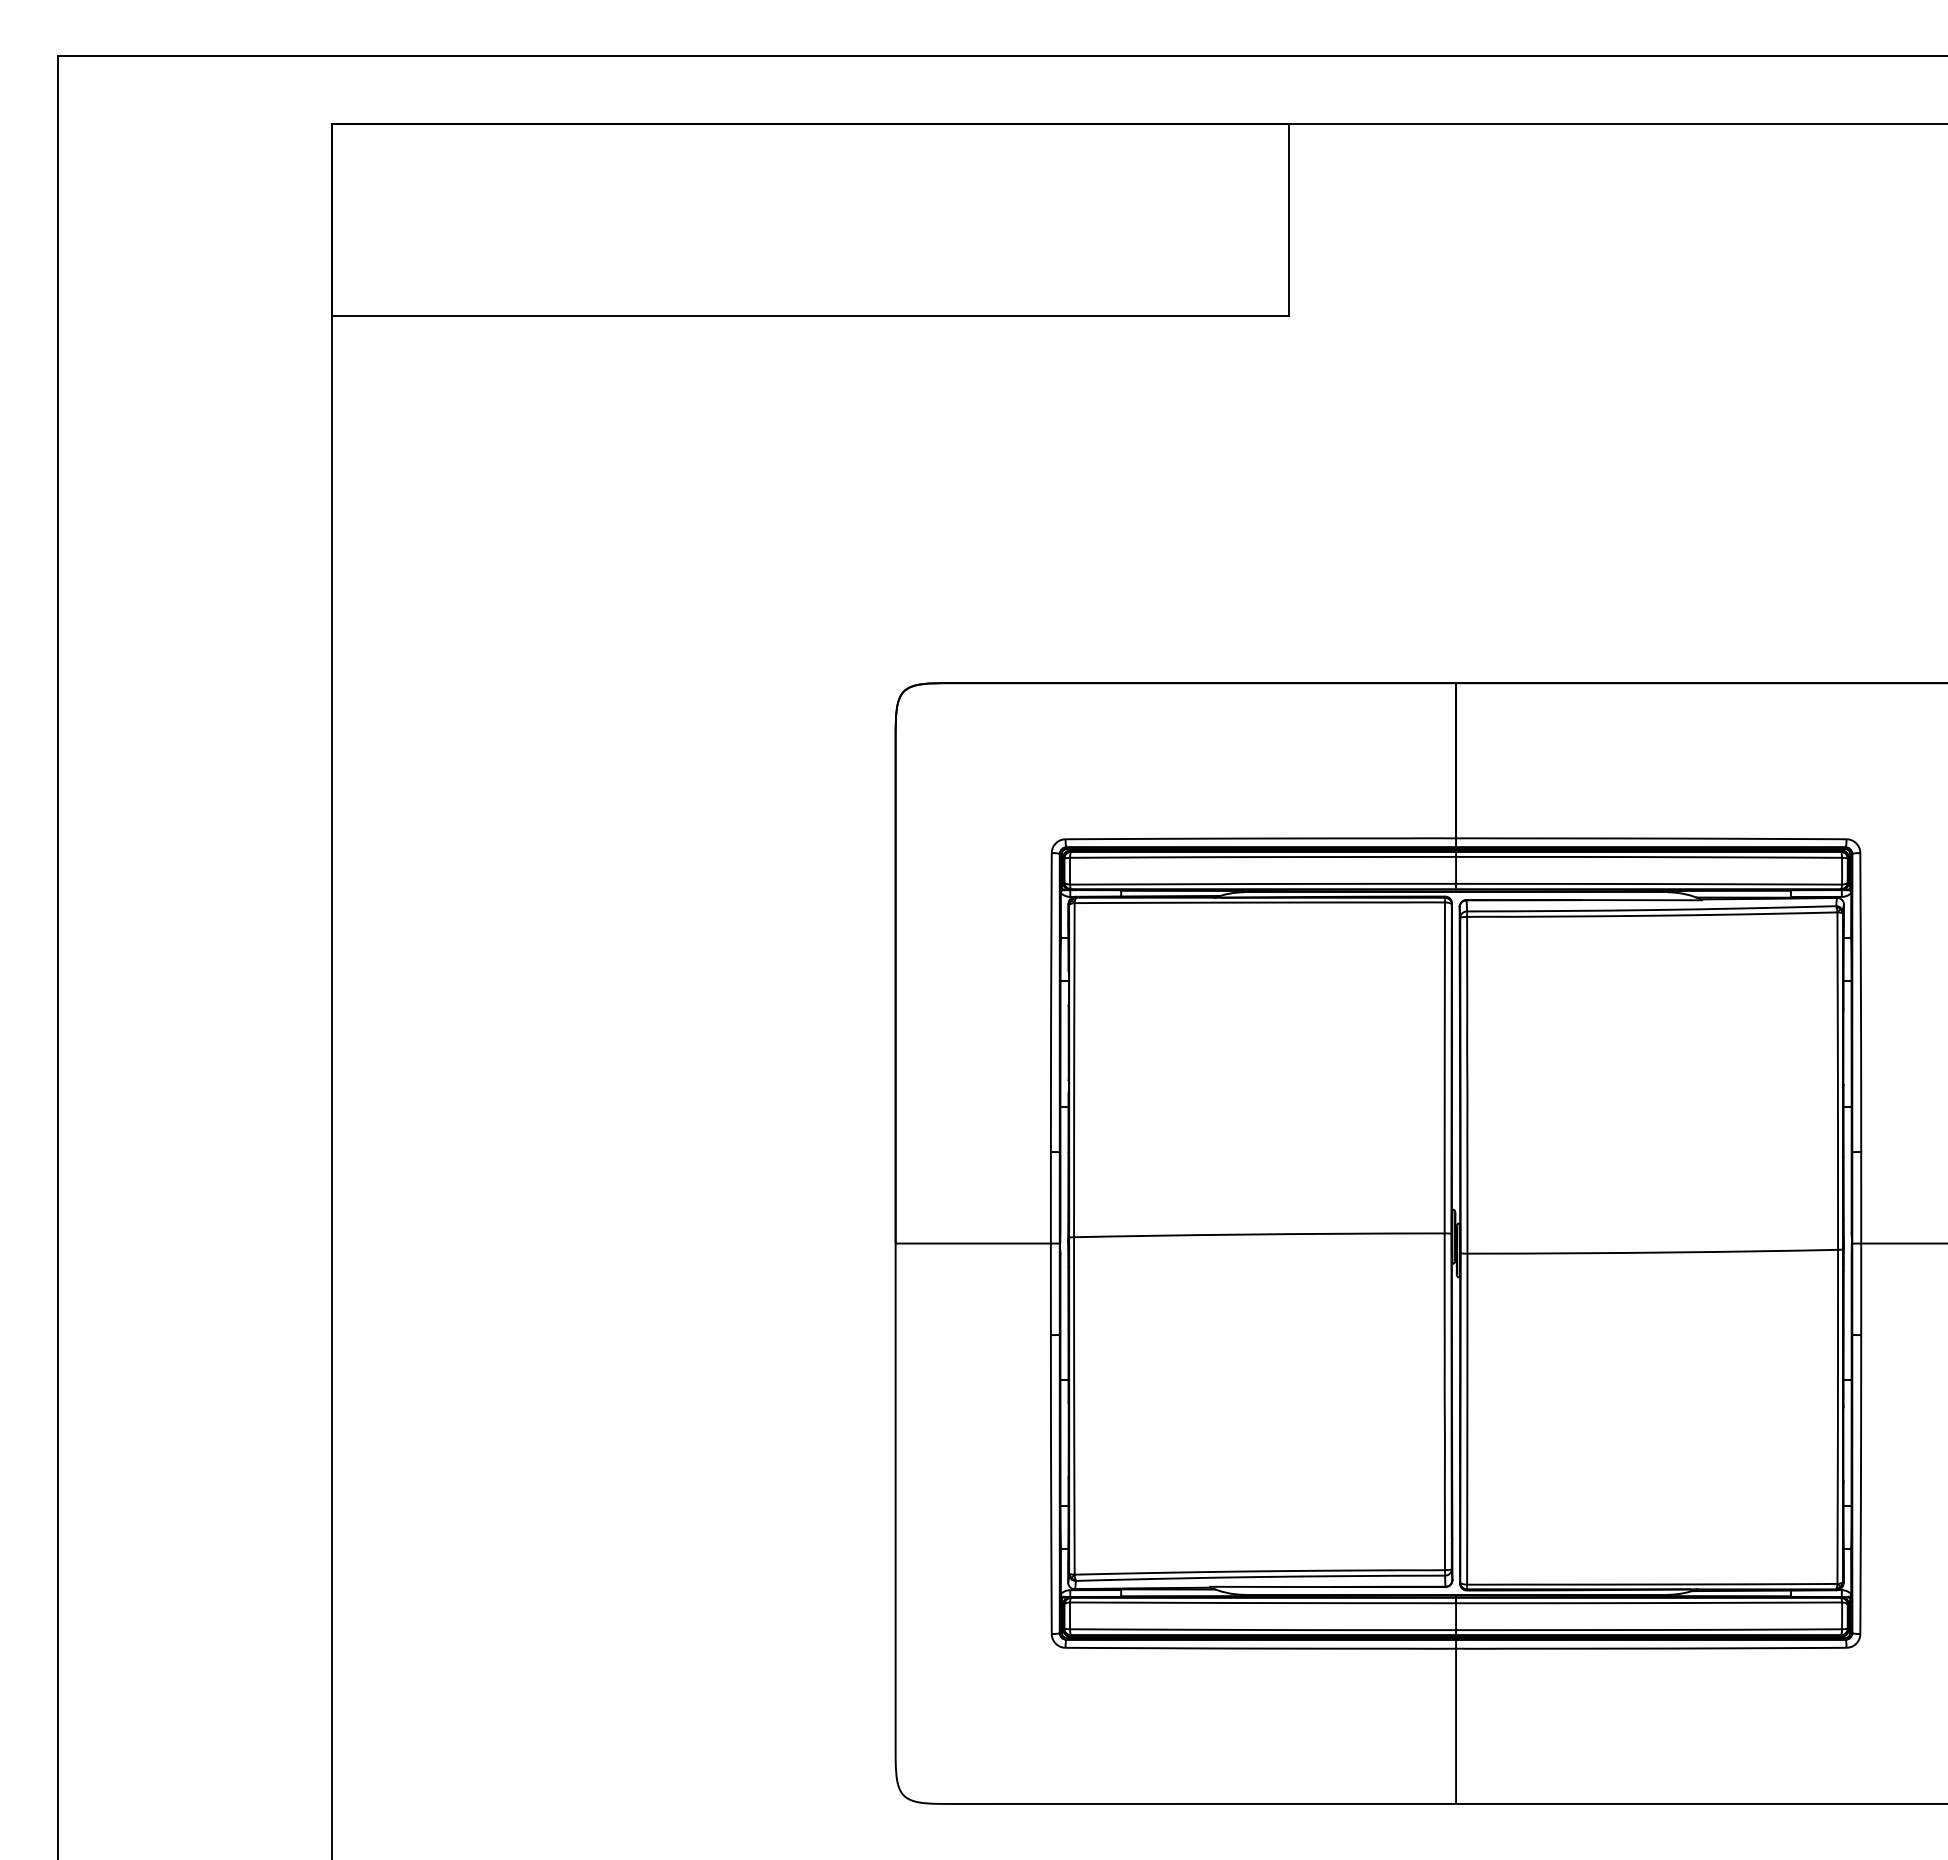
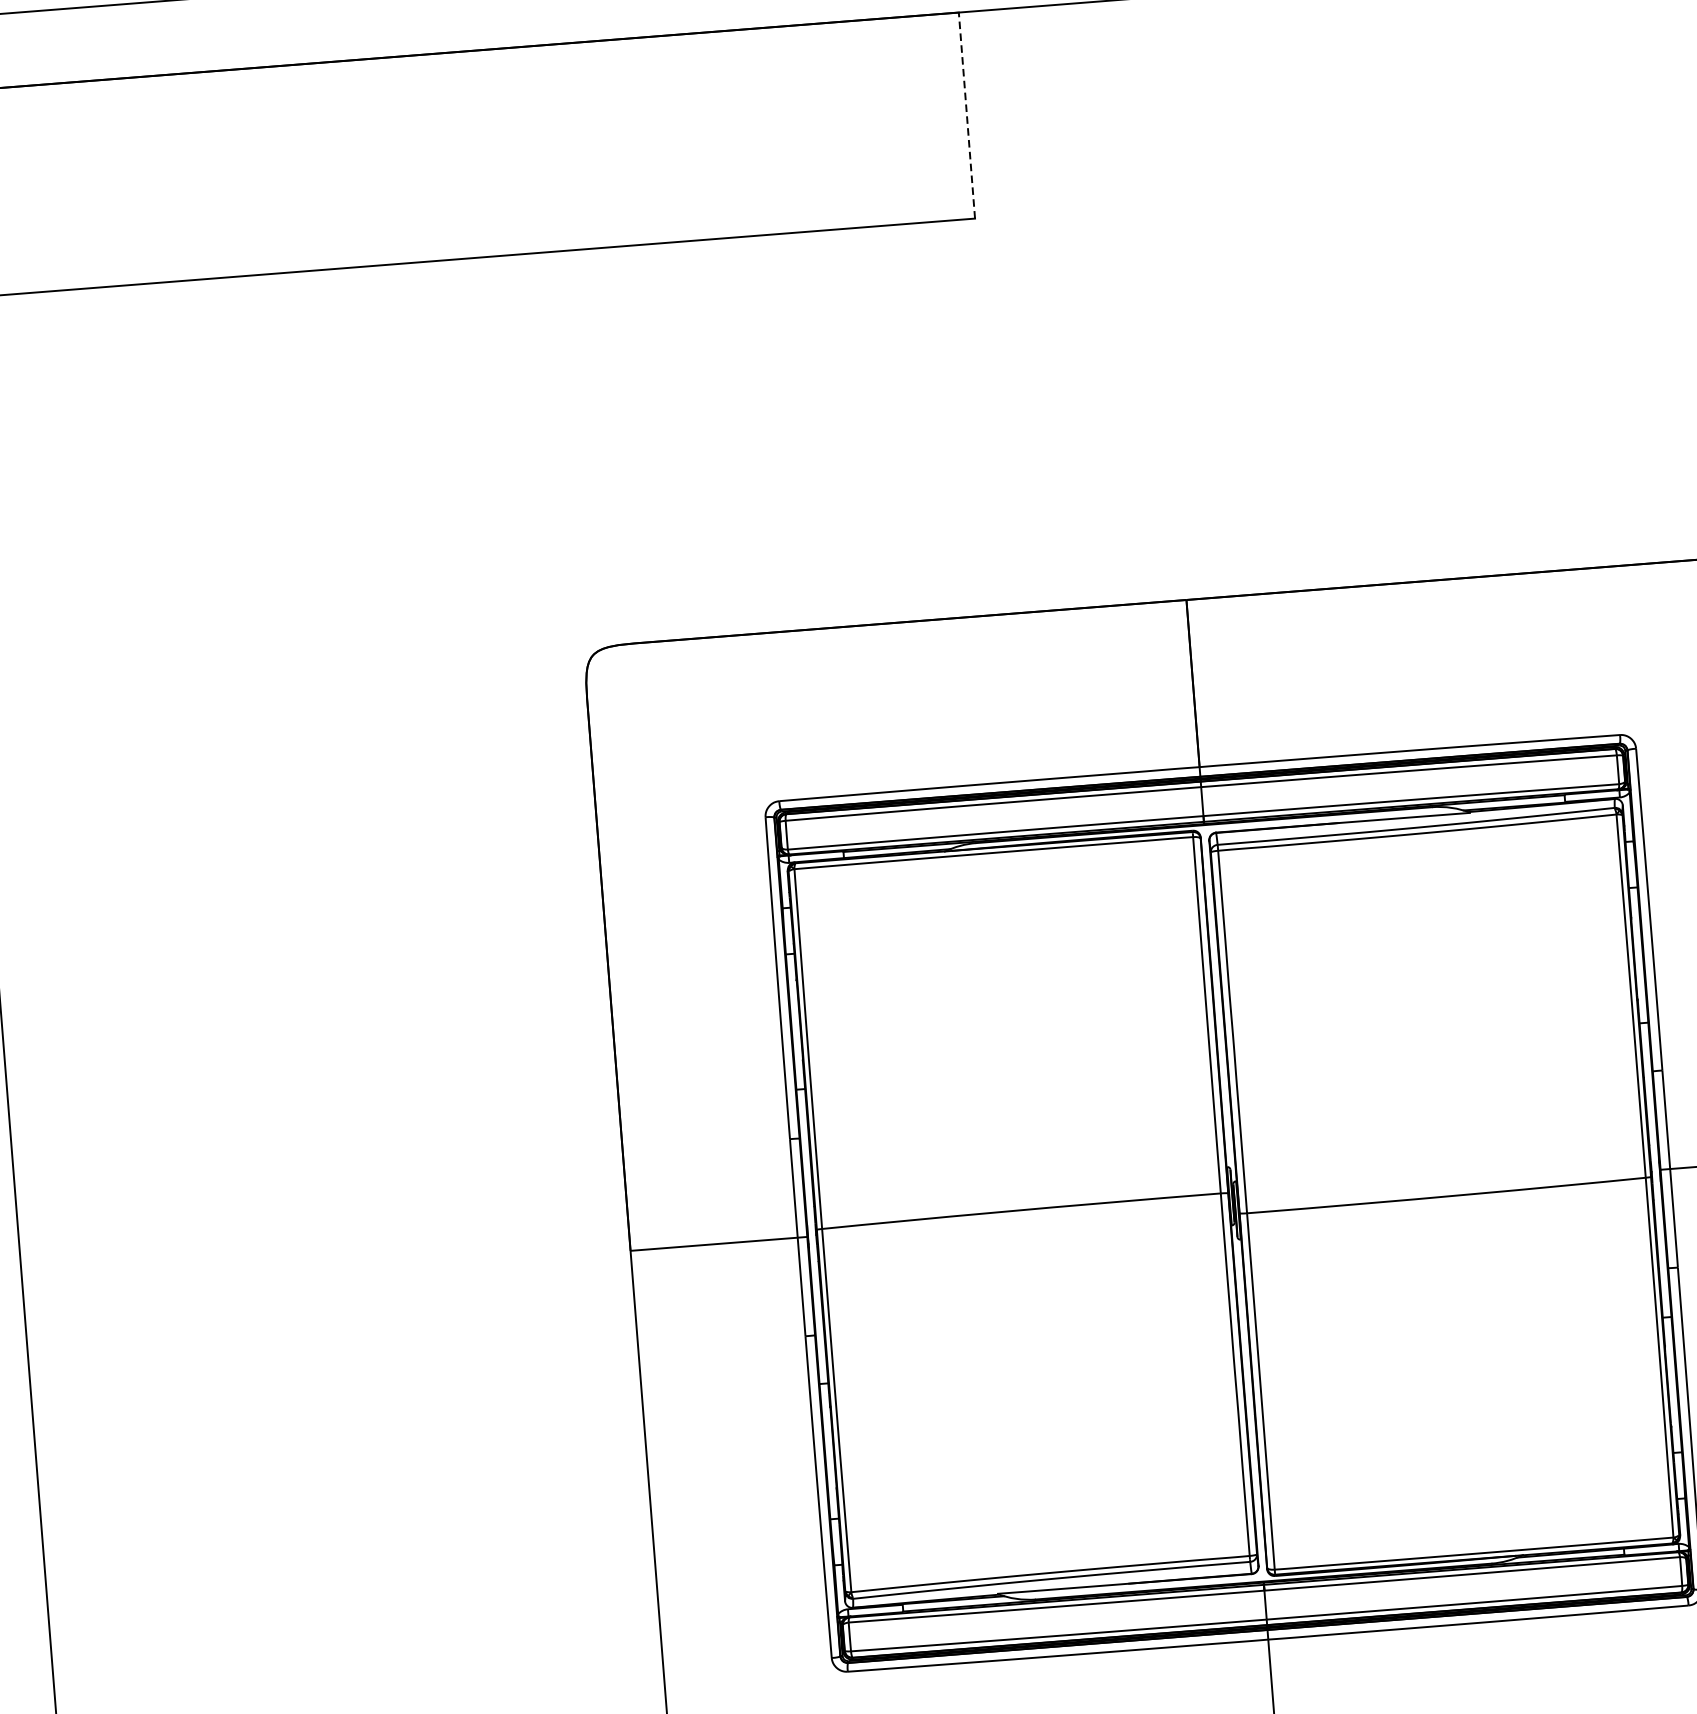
line: (1288, 220) -> (966, 116), solid -> dashed

